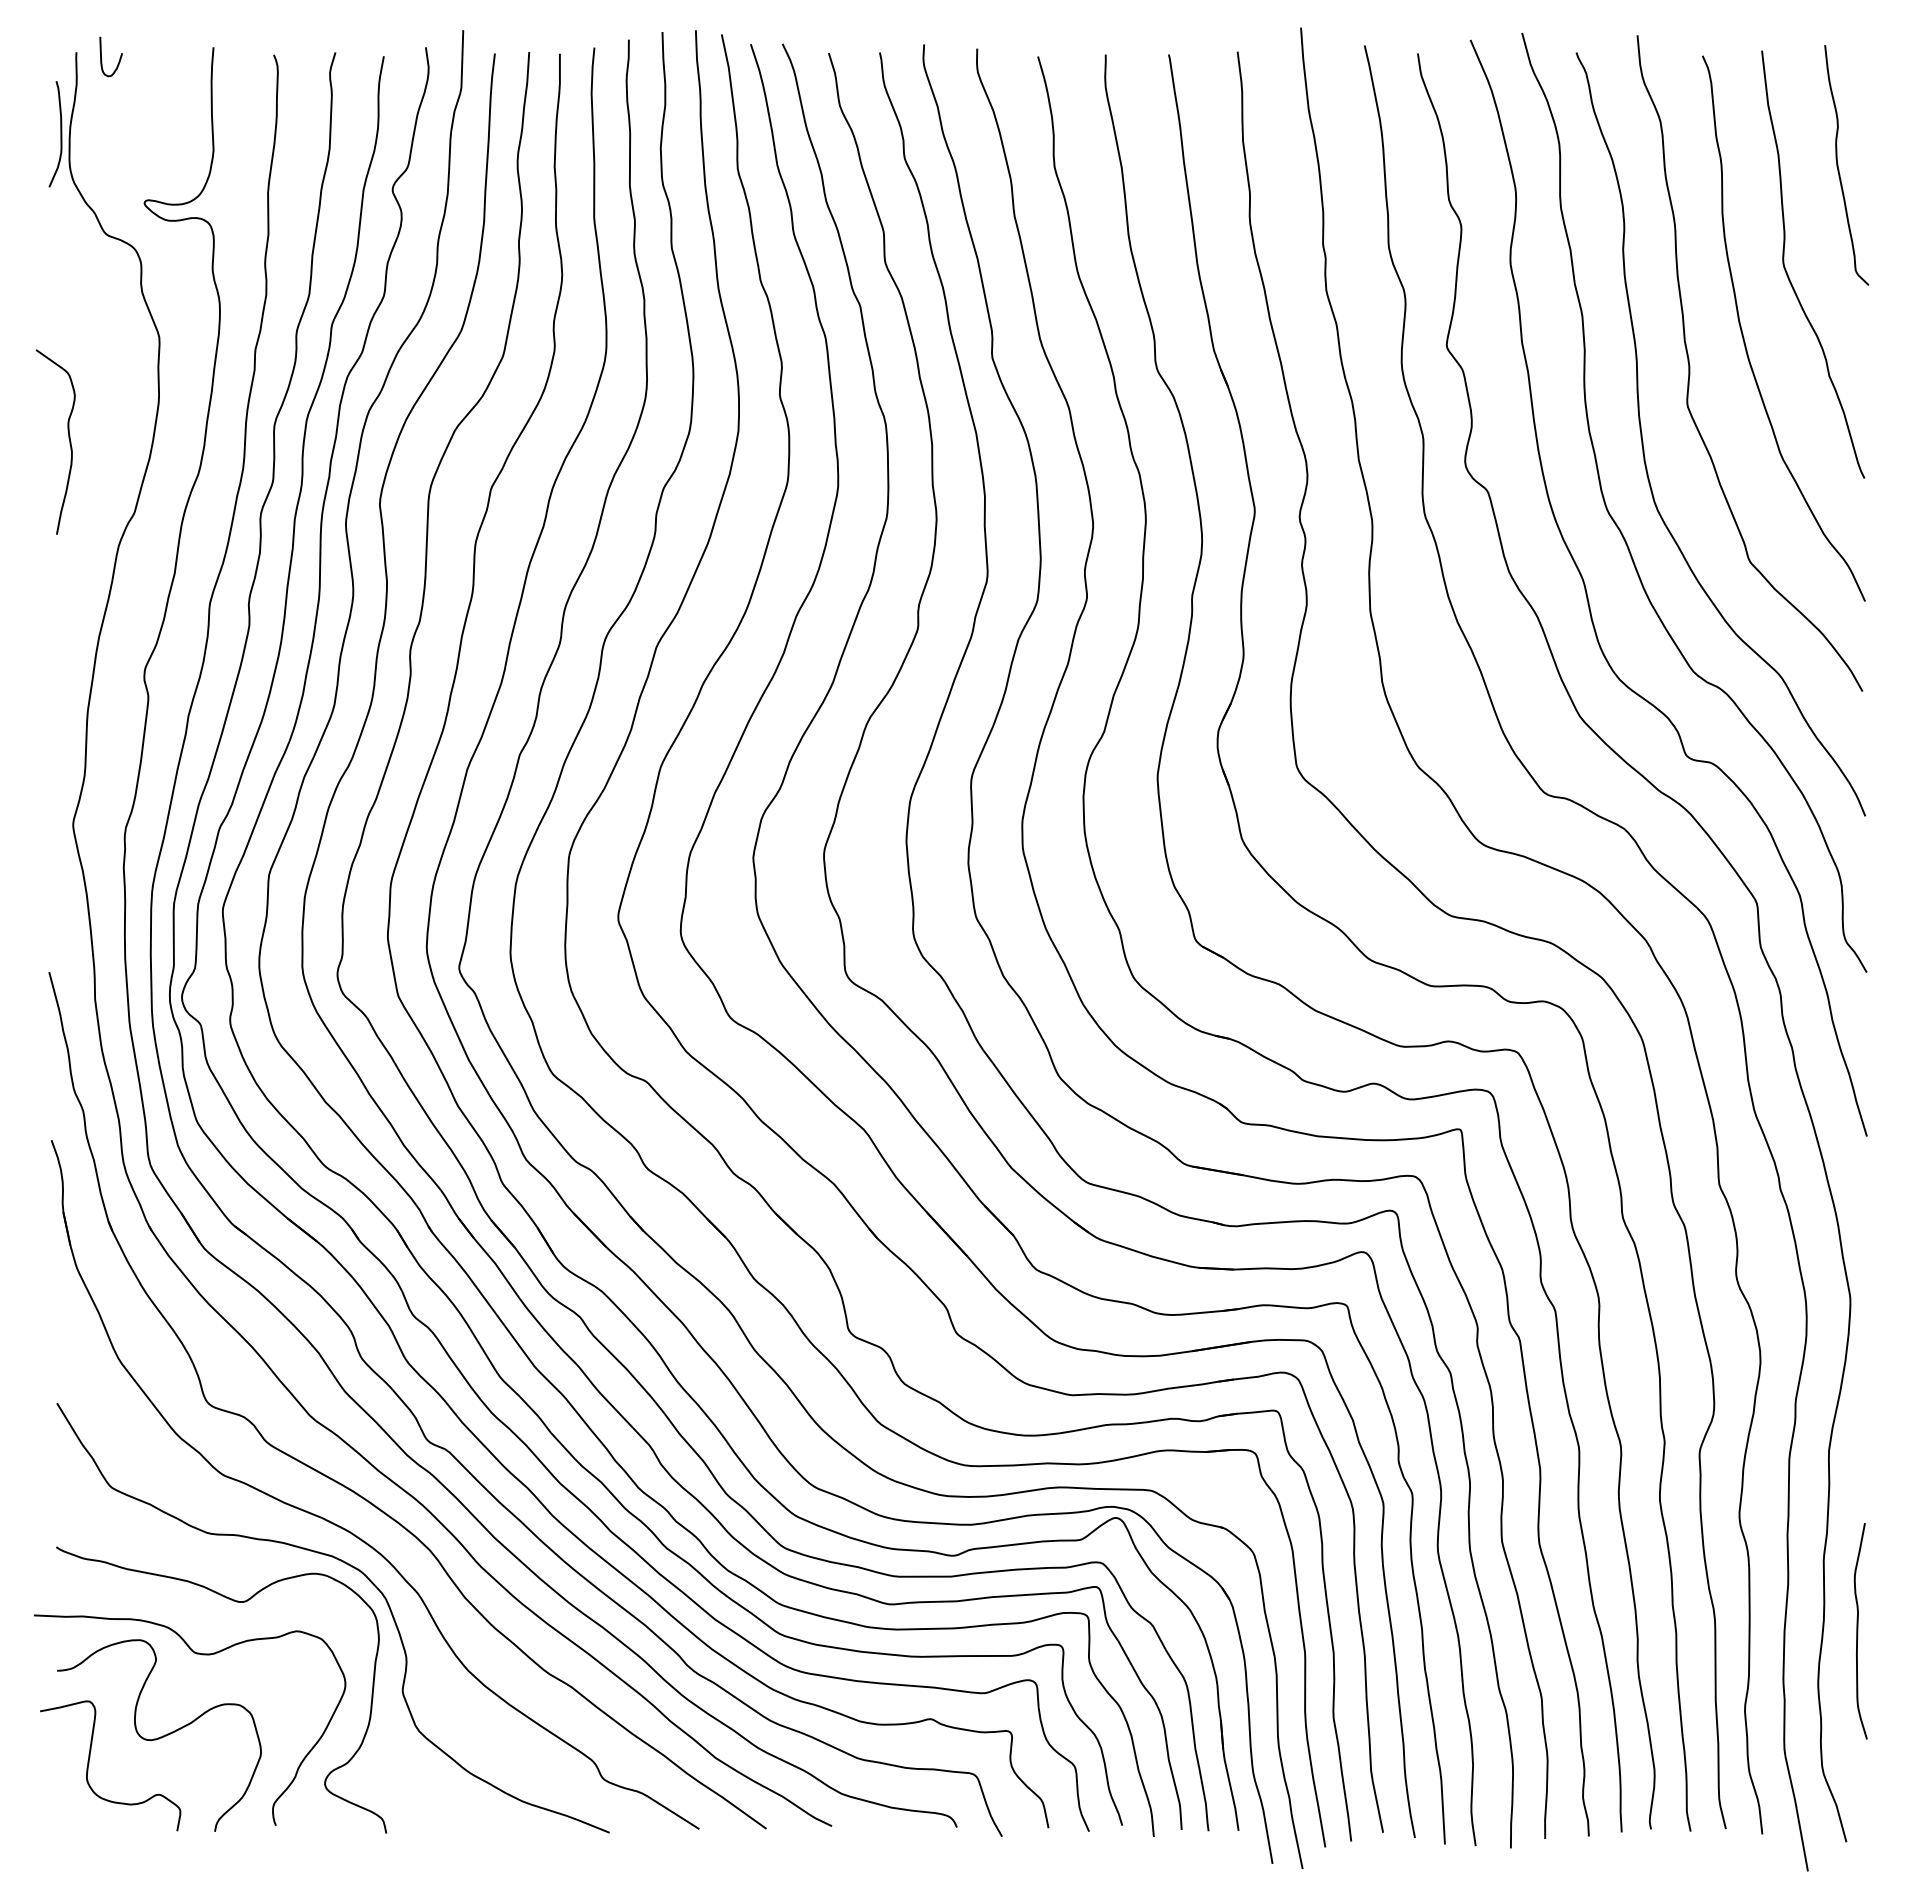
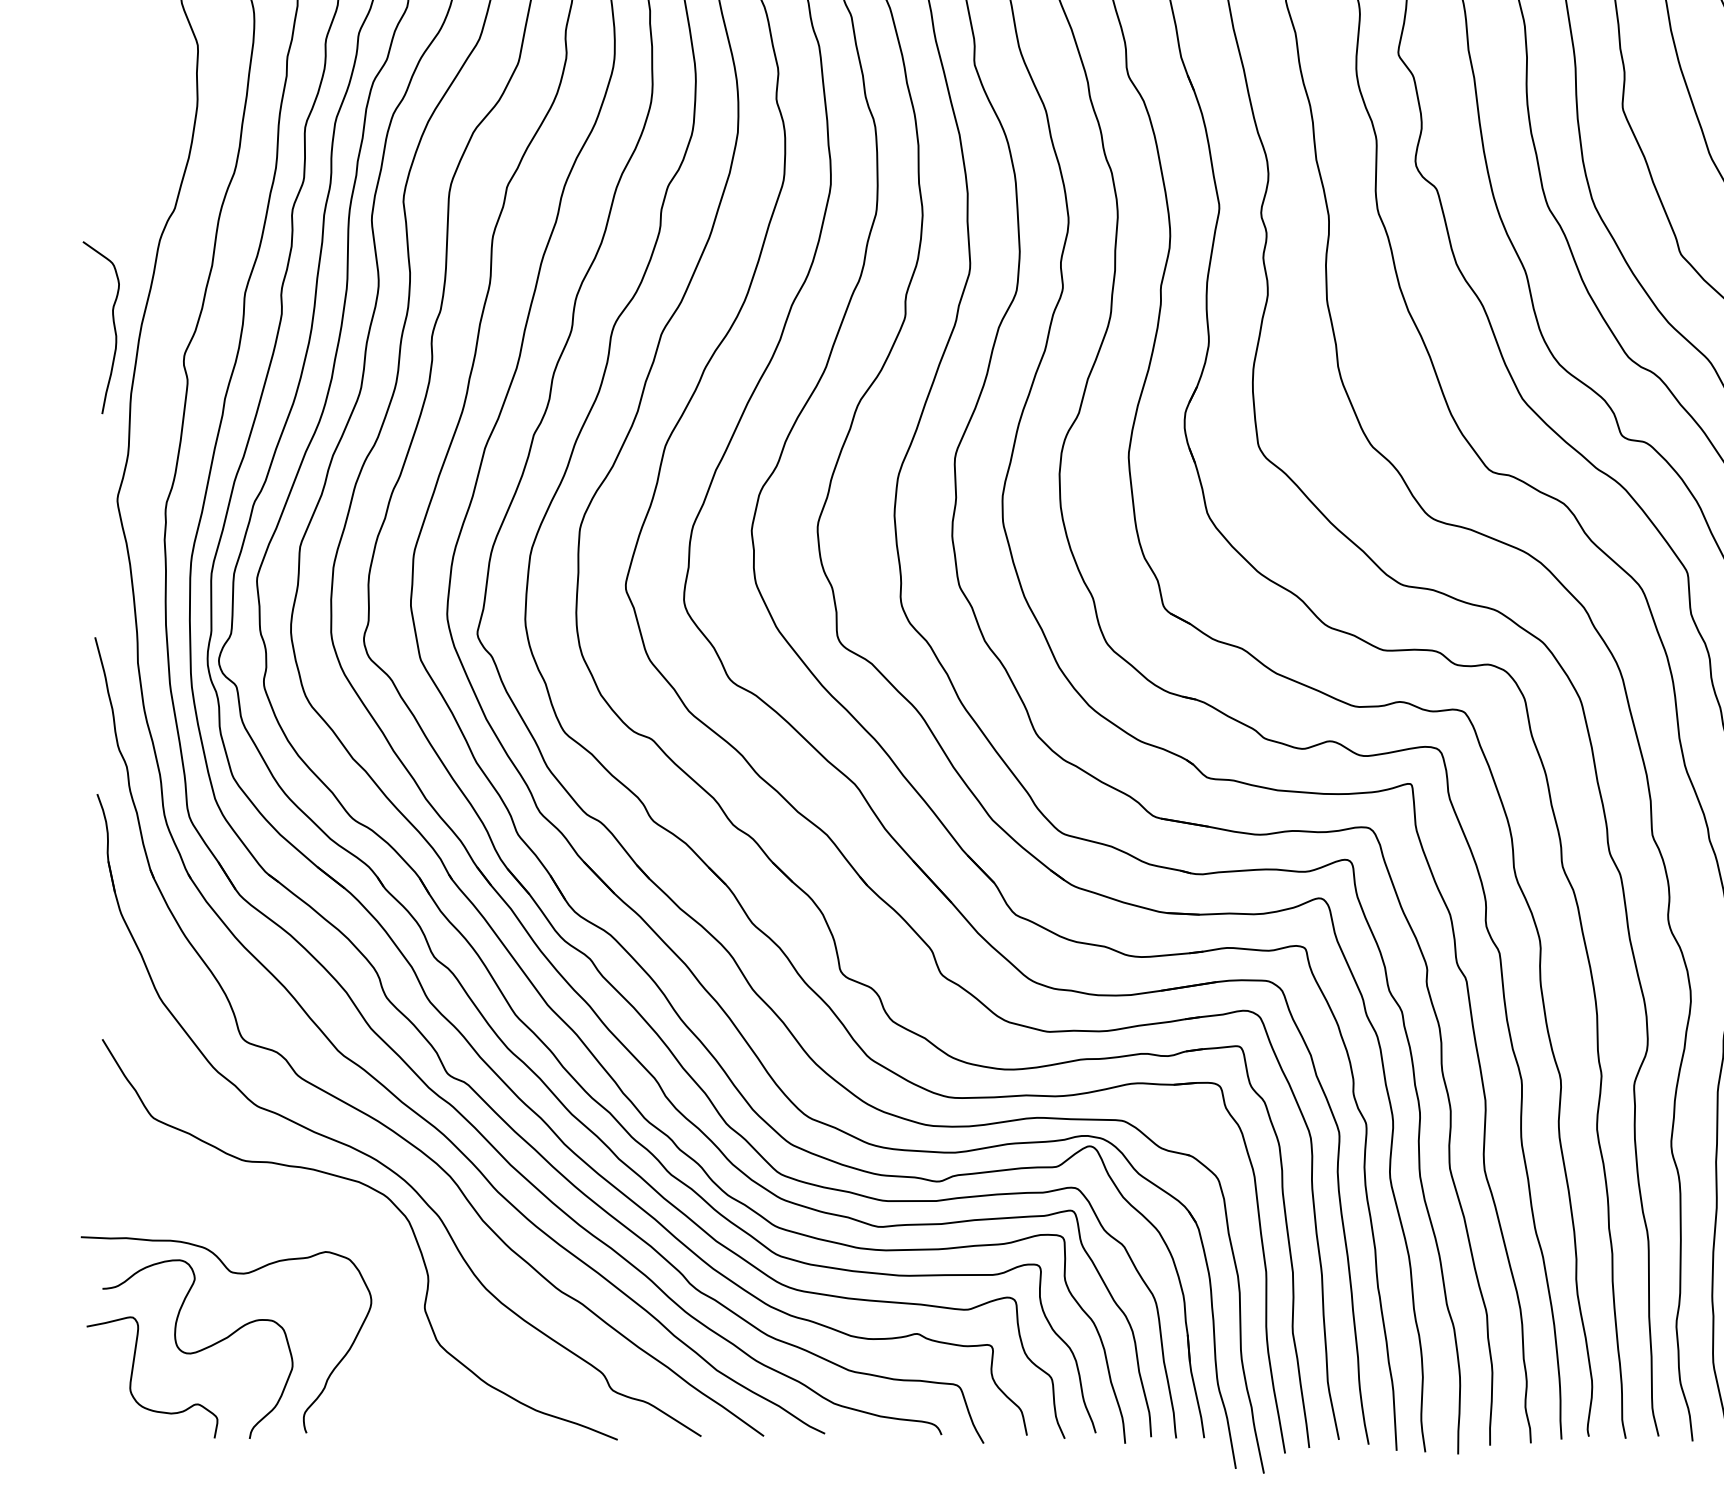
curve: (68, 438) -> (113, 324), moved
curve: (236, 1602) -> (269, 1225), removed

